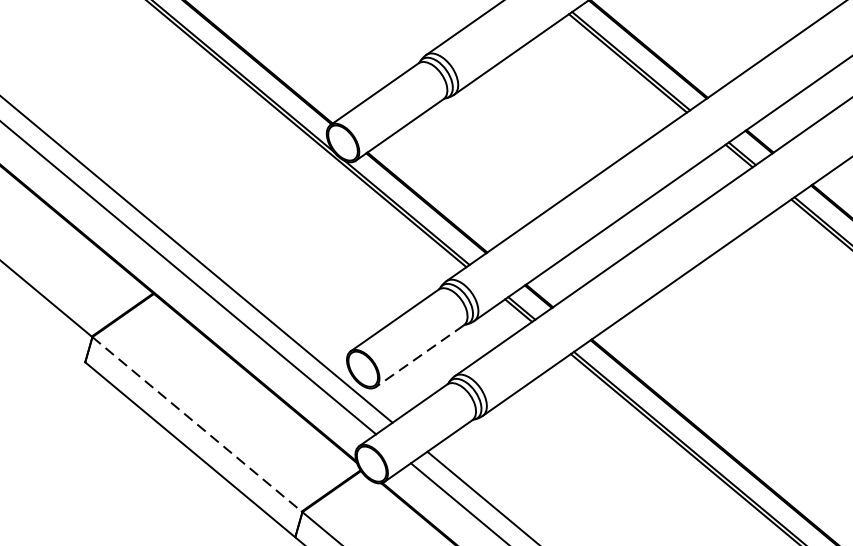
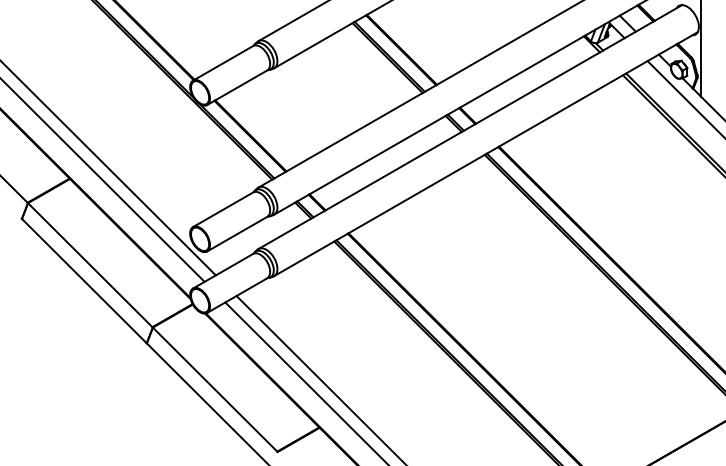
line: (420, 356) -> (237, 234), dashed -> solid
line: (197, 424) -> (90, 265), dashed -> solid

